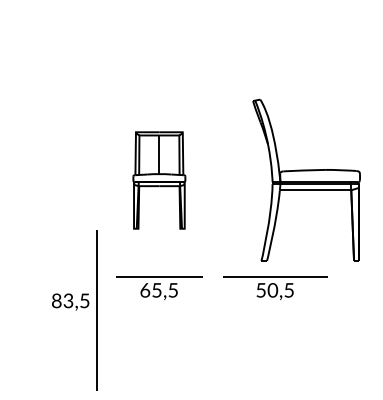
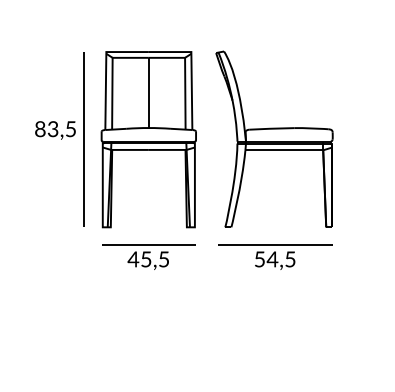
part: (306, 179) -> (274, 138), moved
part: (159, 180) -> (149, 139), size x1.67
text: (144, 290) -> (132, 259), 65,5 -> 45,5
text: (272, 290) -> (272, 259), 50,5 -> 54,5
part: (74, 310) -> (59, 139), moved

